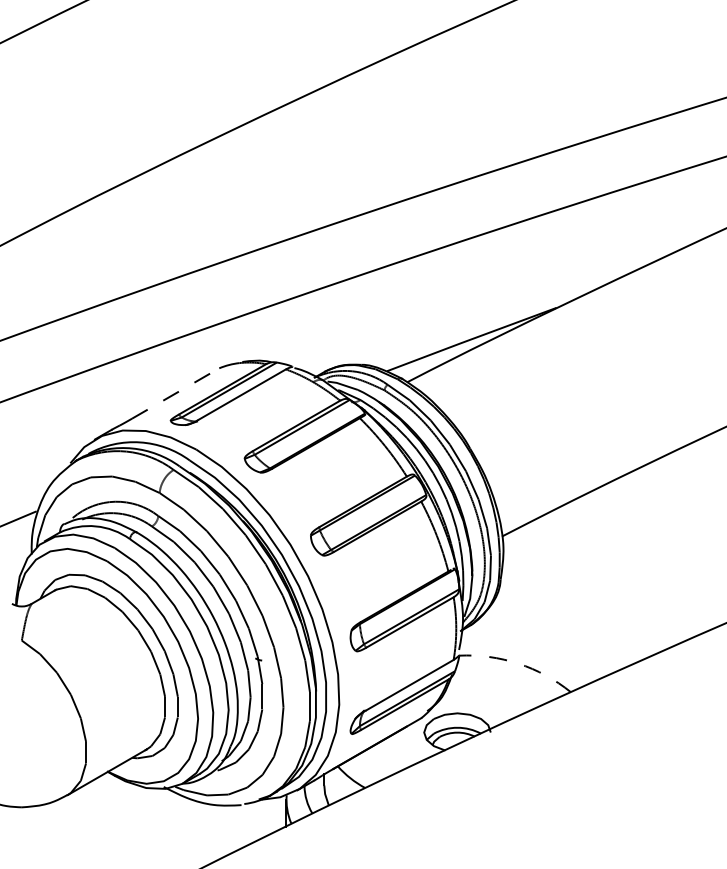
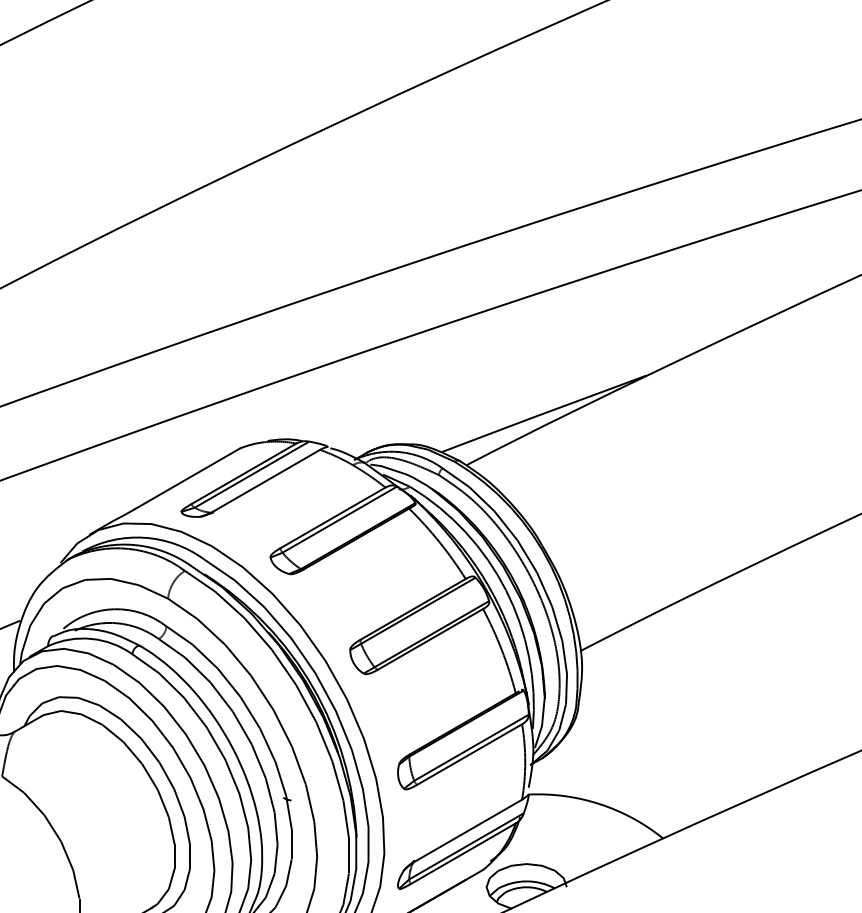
line: (176, 393) -> (188, 478), dashed -> solid
arc: (518, 663) -> (600, 804), dashed -> solid

